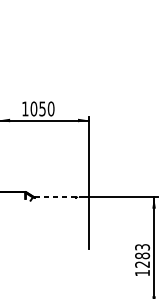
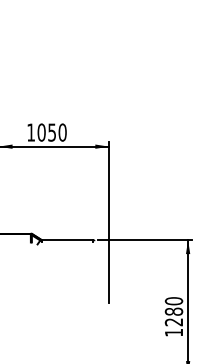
line: (55, 197) -> (67, 240), dashed -> solid
text: (142, 247) -> (173, 301), 1283 -> 1280

